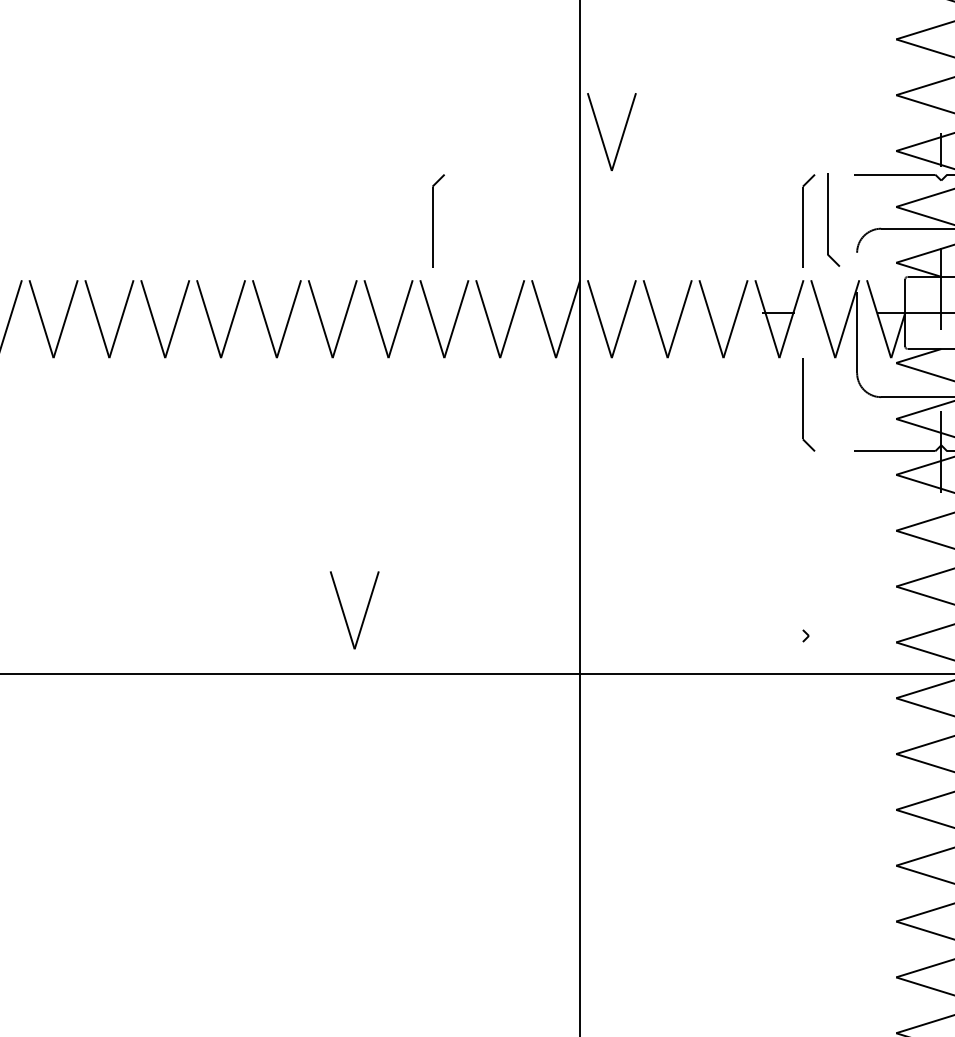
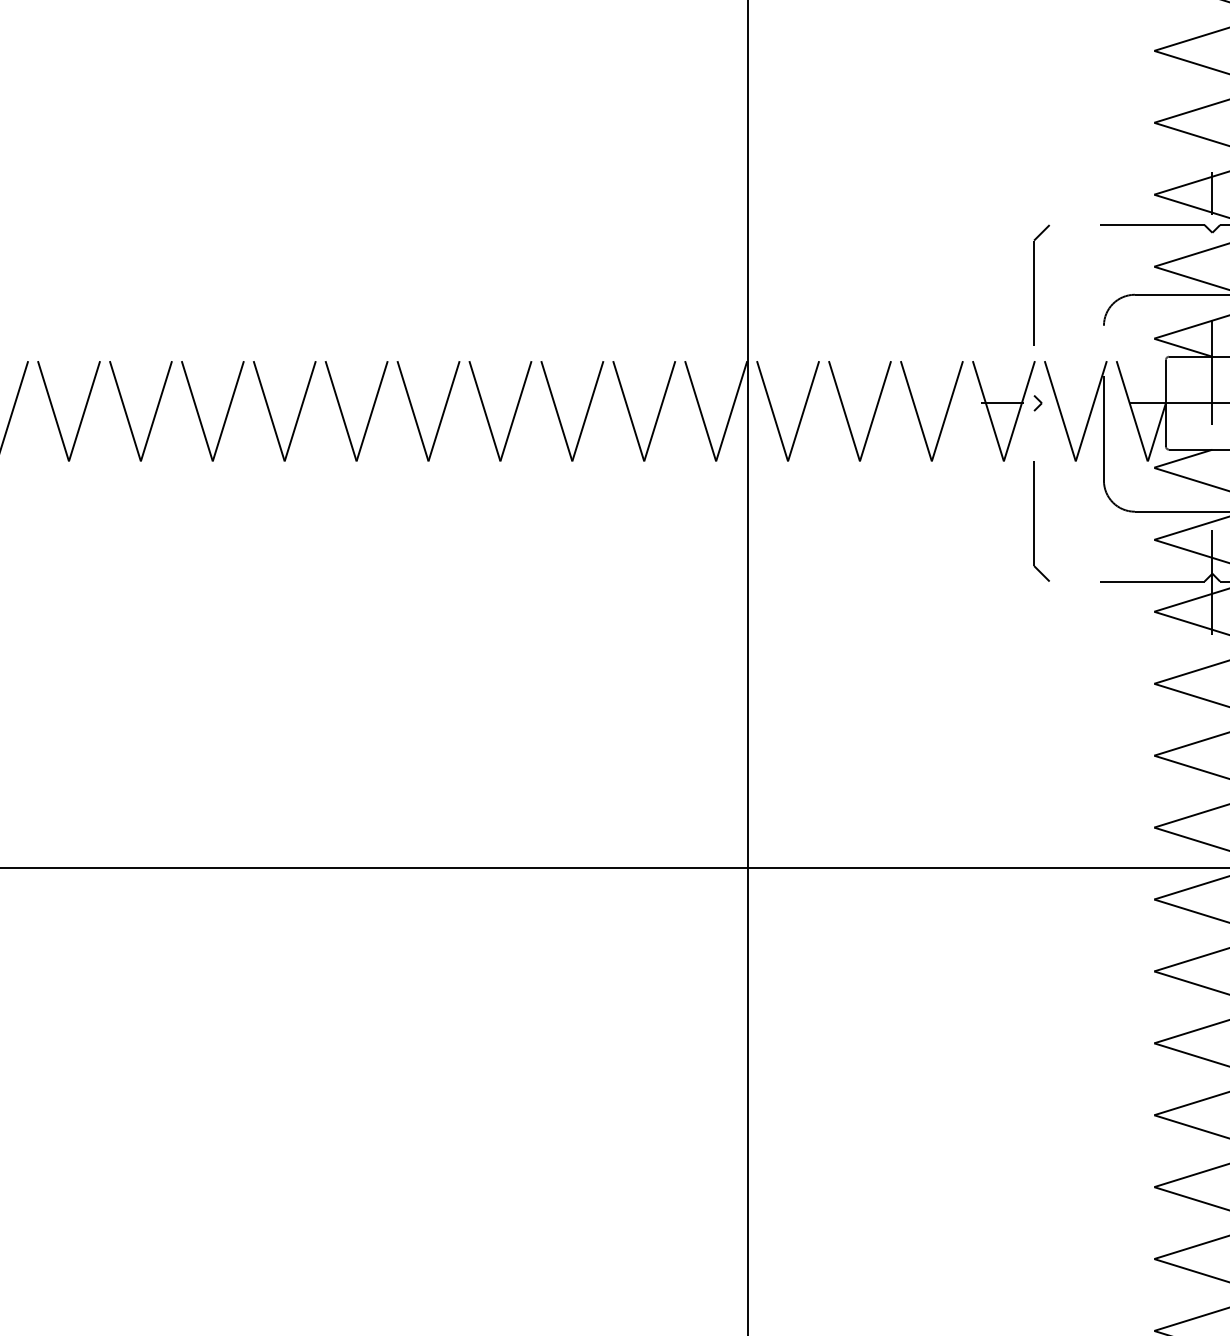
part: (602, 136) -> (775, 175), removed
part: (828, 219) -> (1066, 283), removed
part: (432, 220) -> (557, 284), removed
part: (344, 612) -> (443, 789), removed
part: (805, 636) -> (1037, 403), moved

